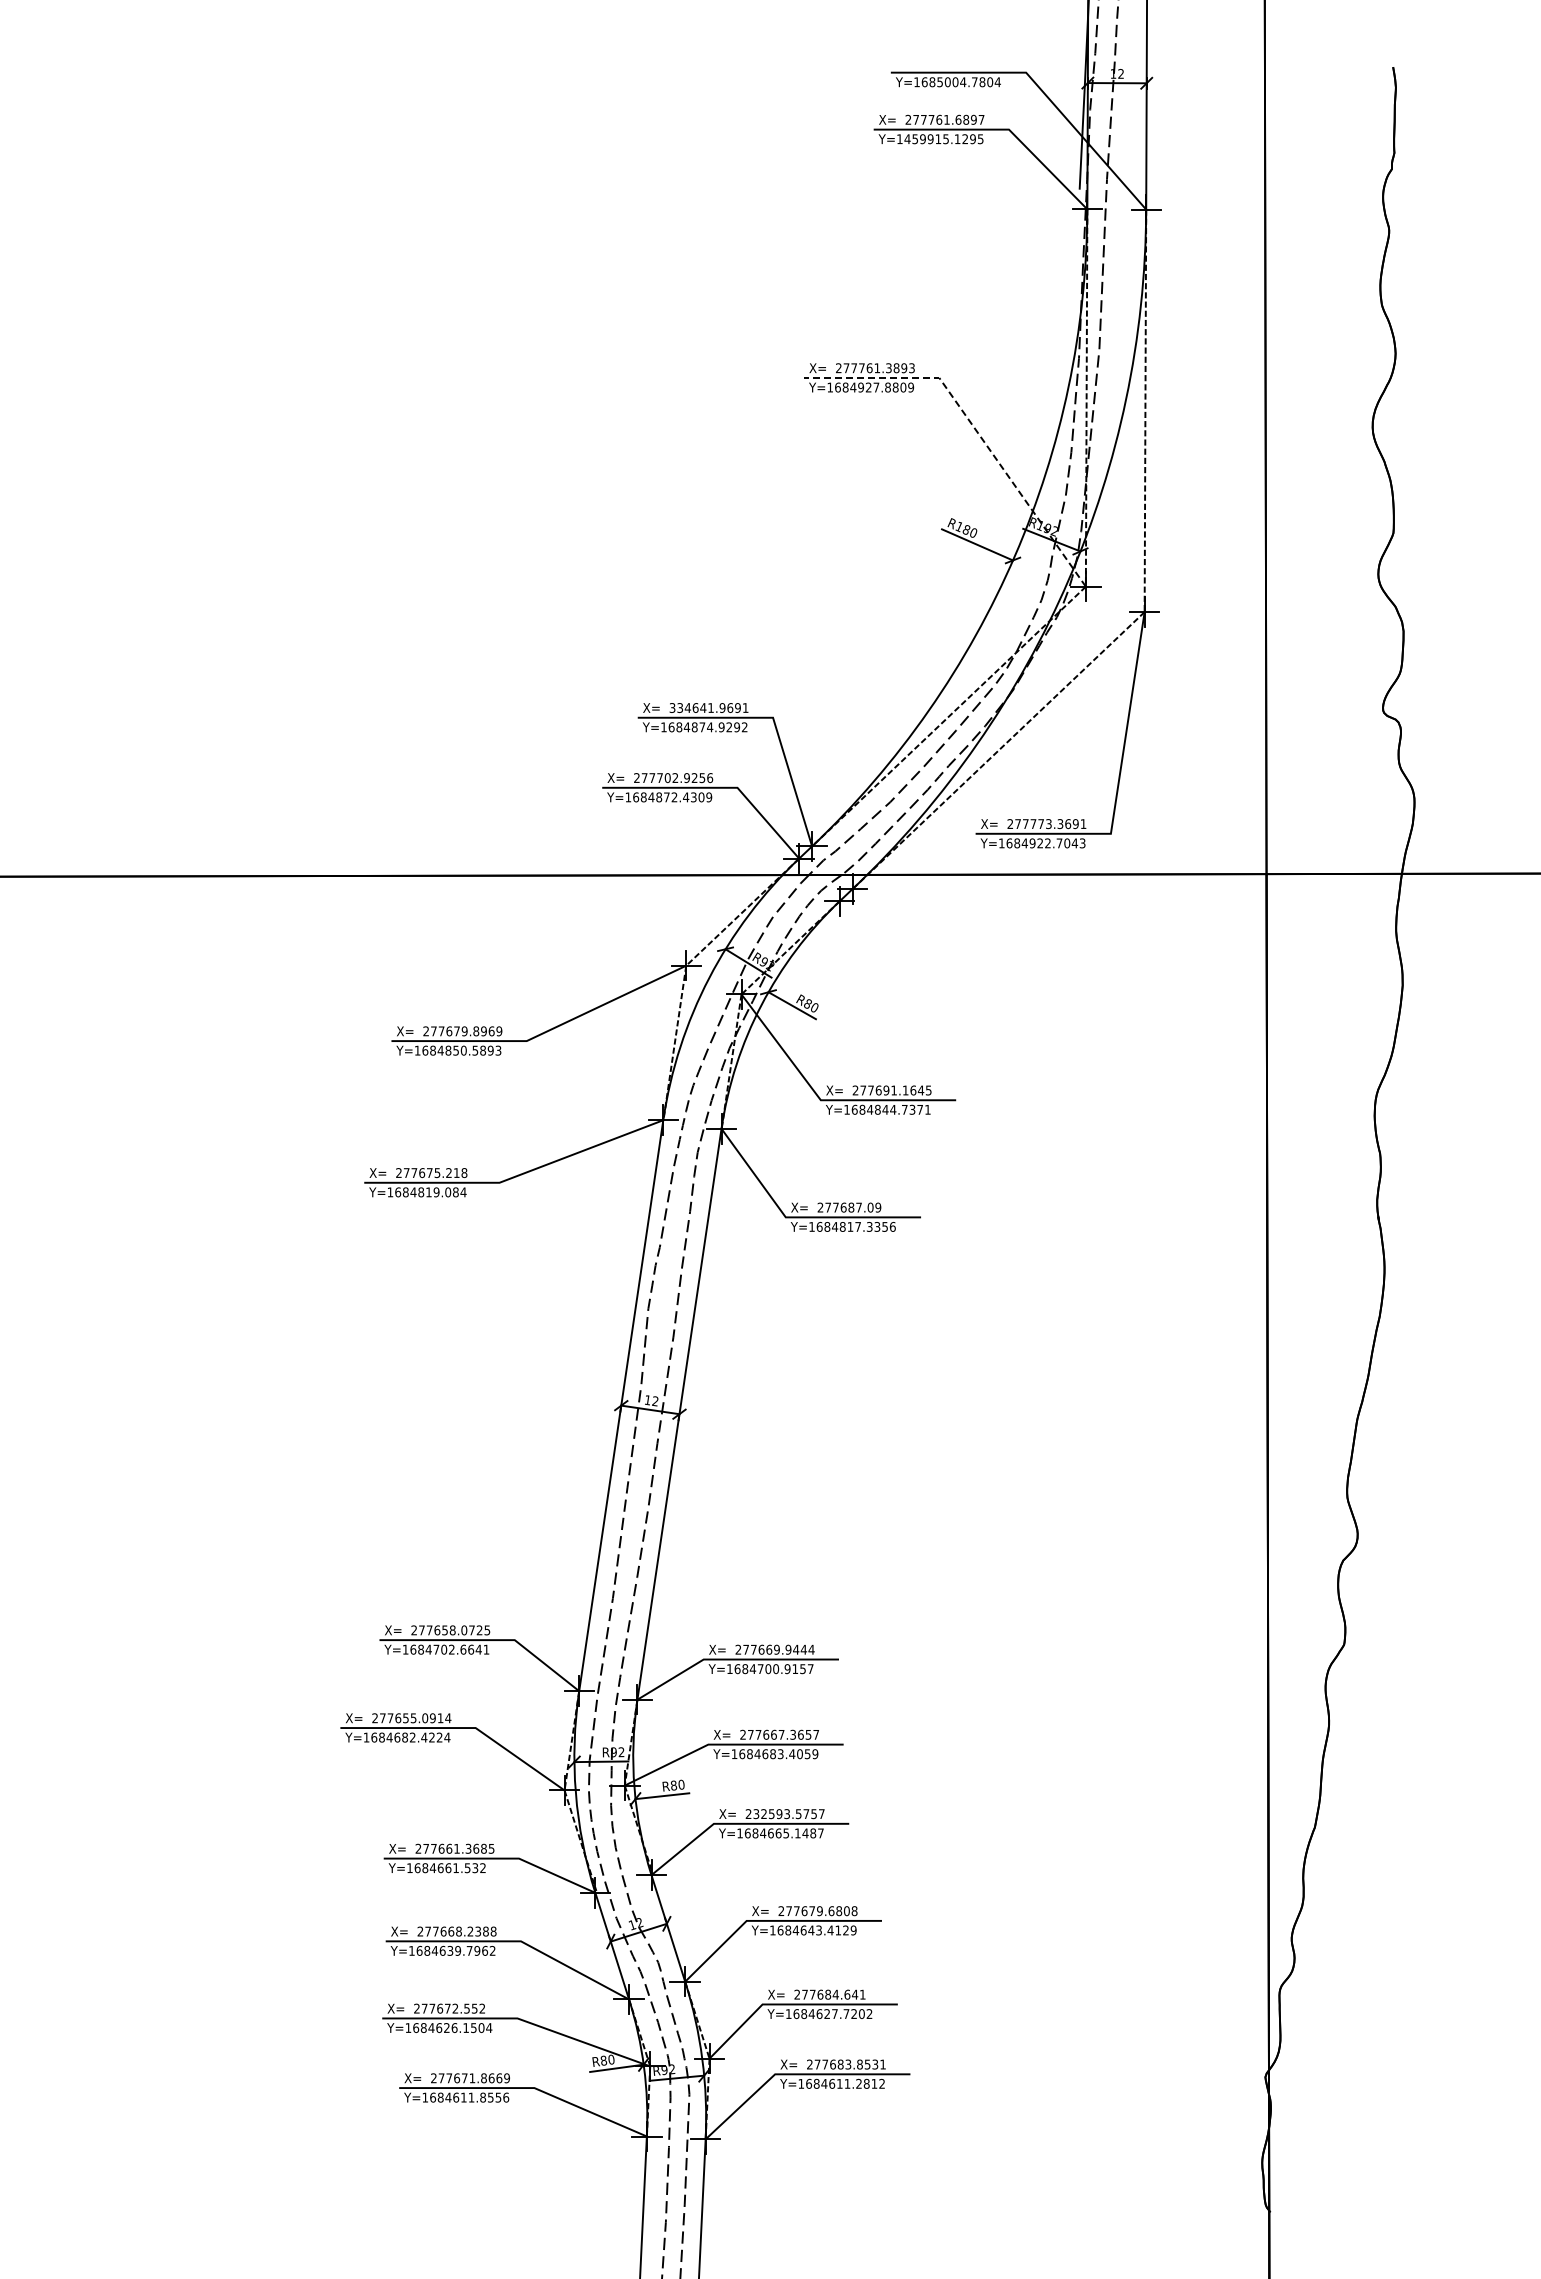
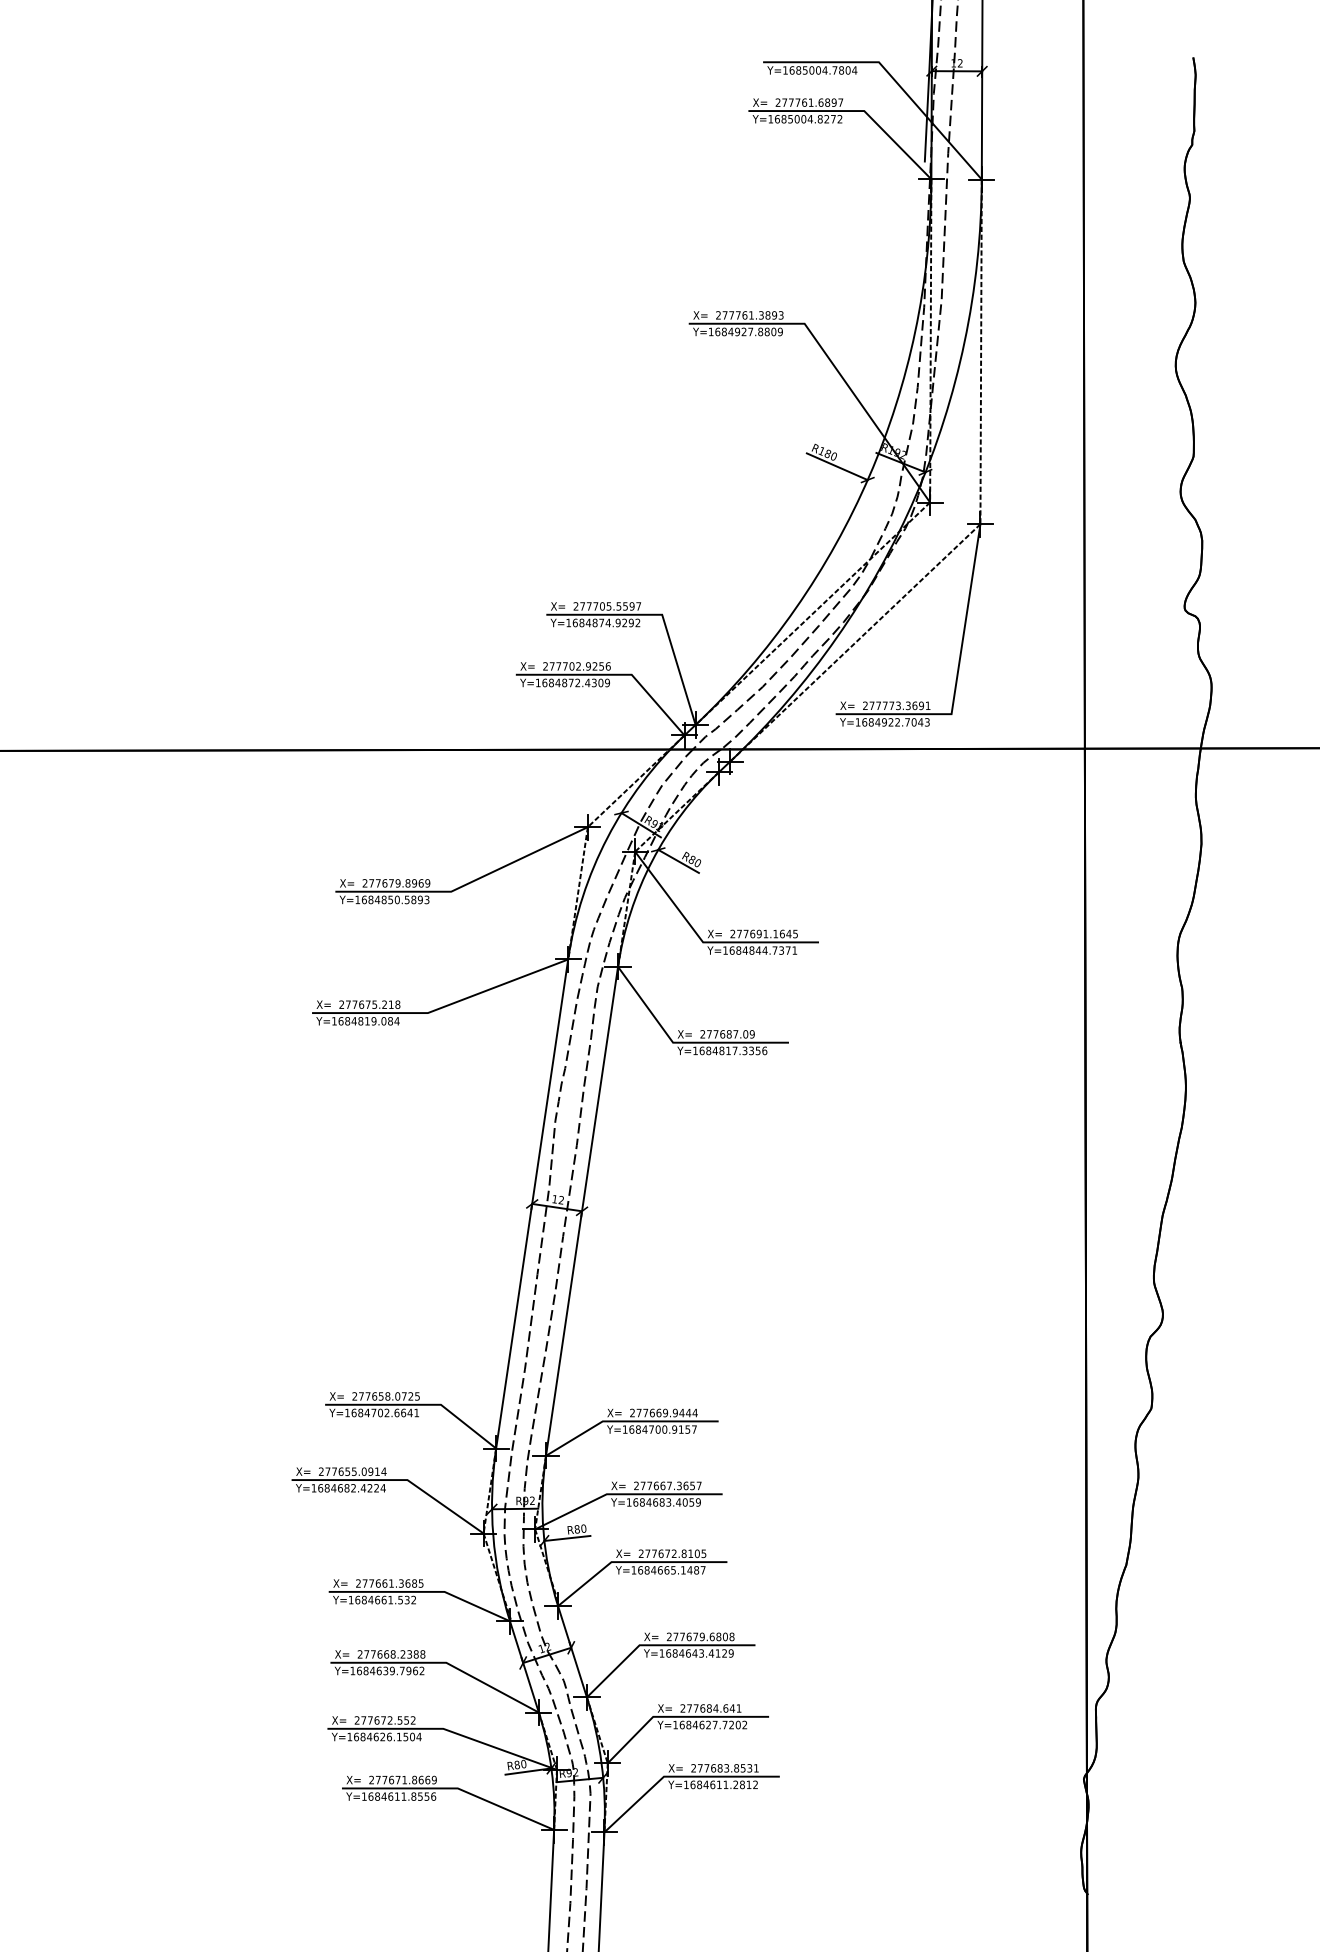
text: (943, 139) -> (808, 119), Y=1459915.1295 -> Y=1685004.8272
line: (973, 426) -> (833, 365), dashed -> solid
text: (708, 708) -> (606, 606), 334641.9691 -> 277705.5597
text: (788, 1814) -> (675, 1554), 232593.5757 -> 277672.8105

